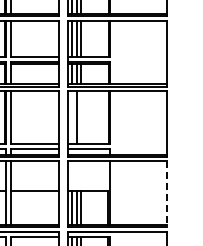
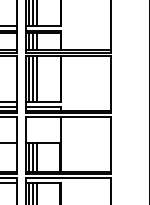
line: (71, 117) -> (28, 79), added
line: (81, 117) -> (36, 79), added
line: (166, 194) -> (110, 145), dashed -> solid

